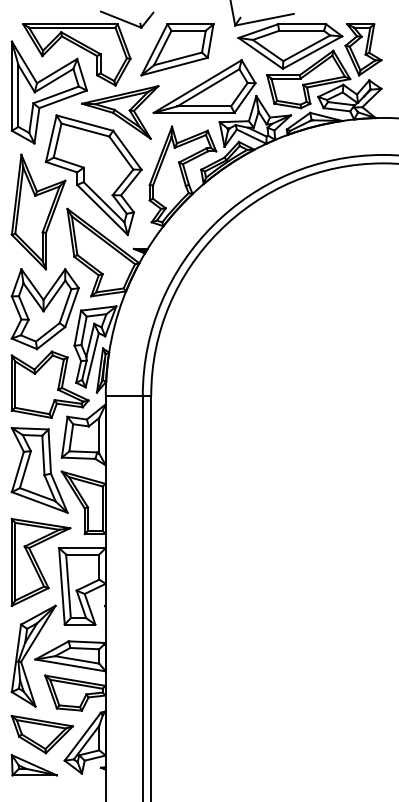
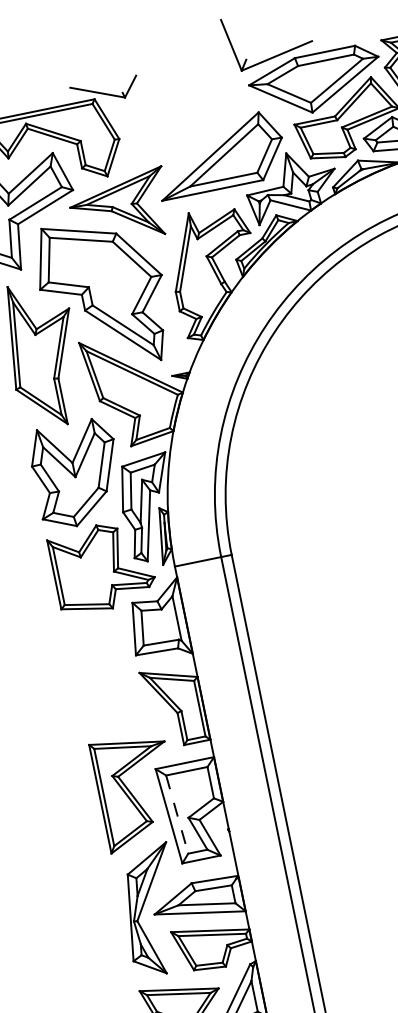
part: (177, 49) -> (175, 115), removed
part: (39, 470) -> (111, 677), removed
line: (68, 586) -> (177, 814), solid -> dashed

